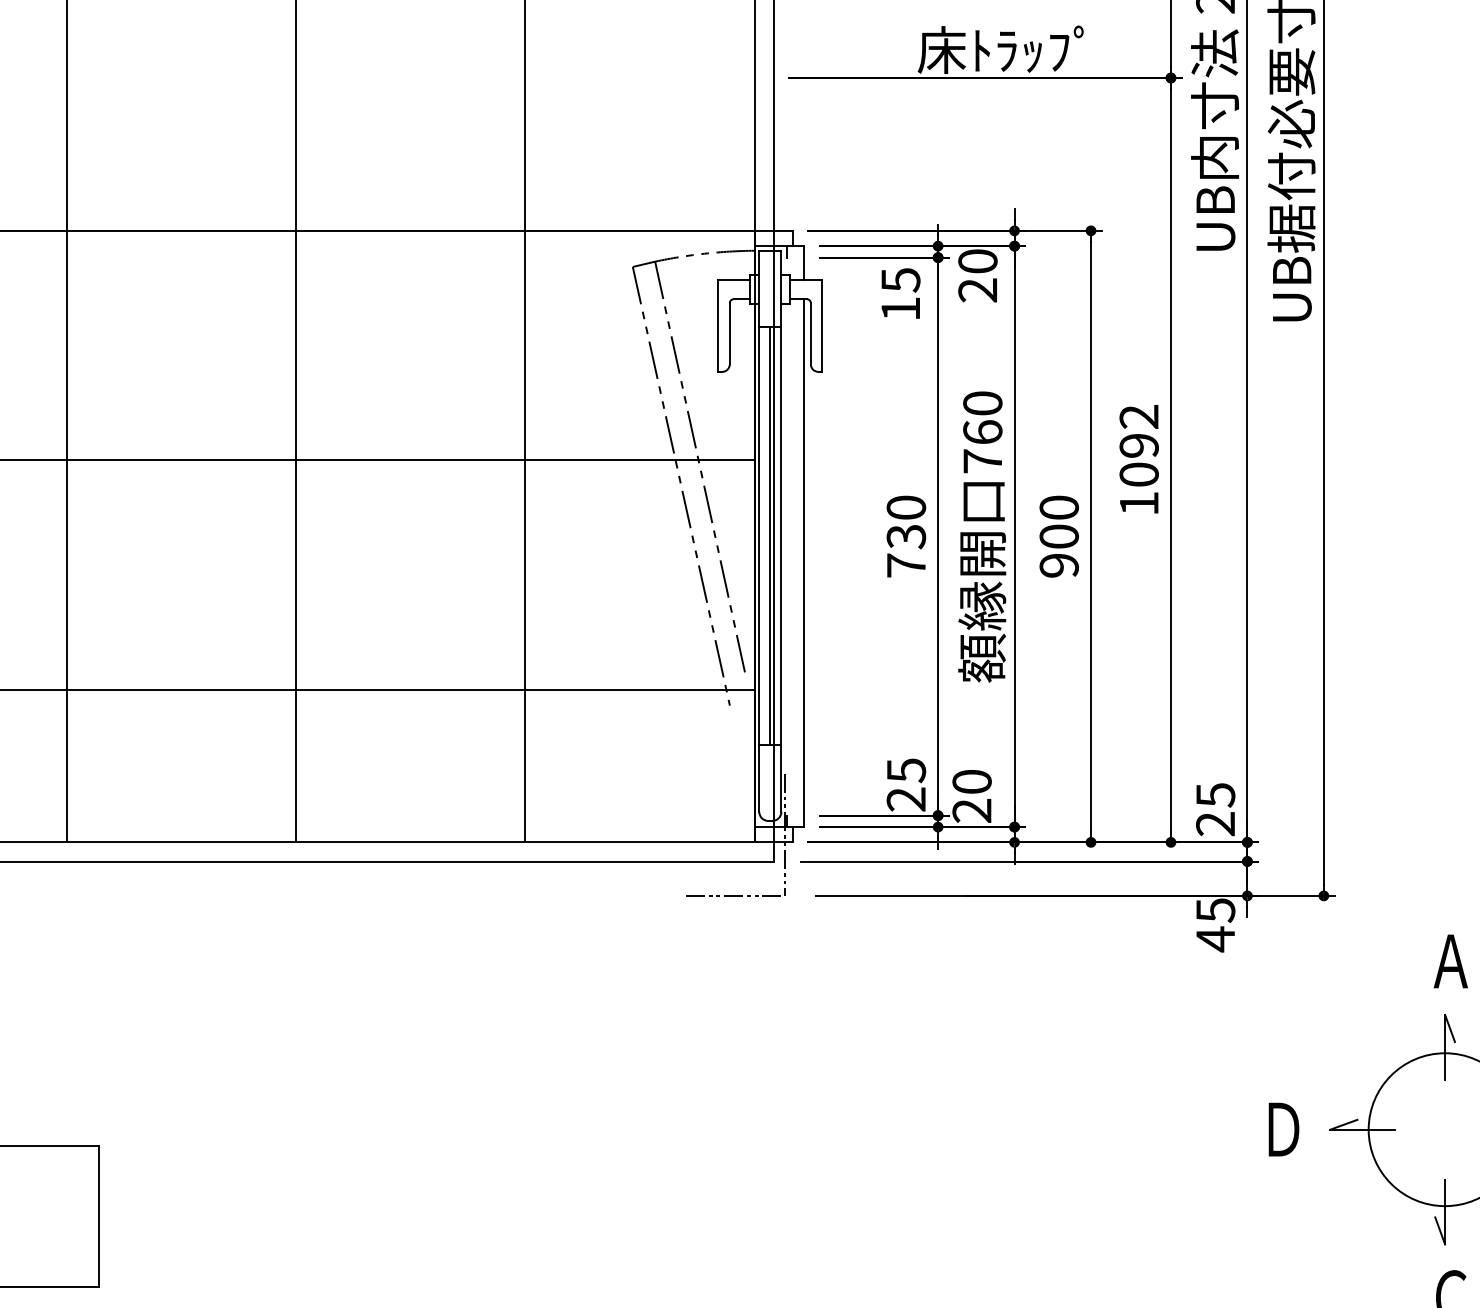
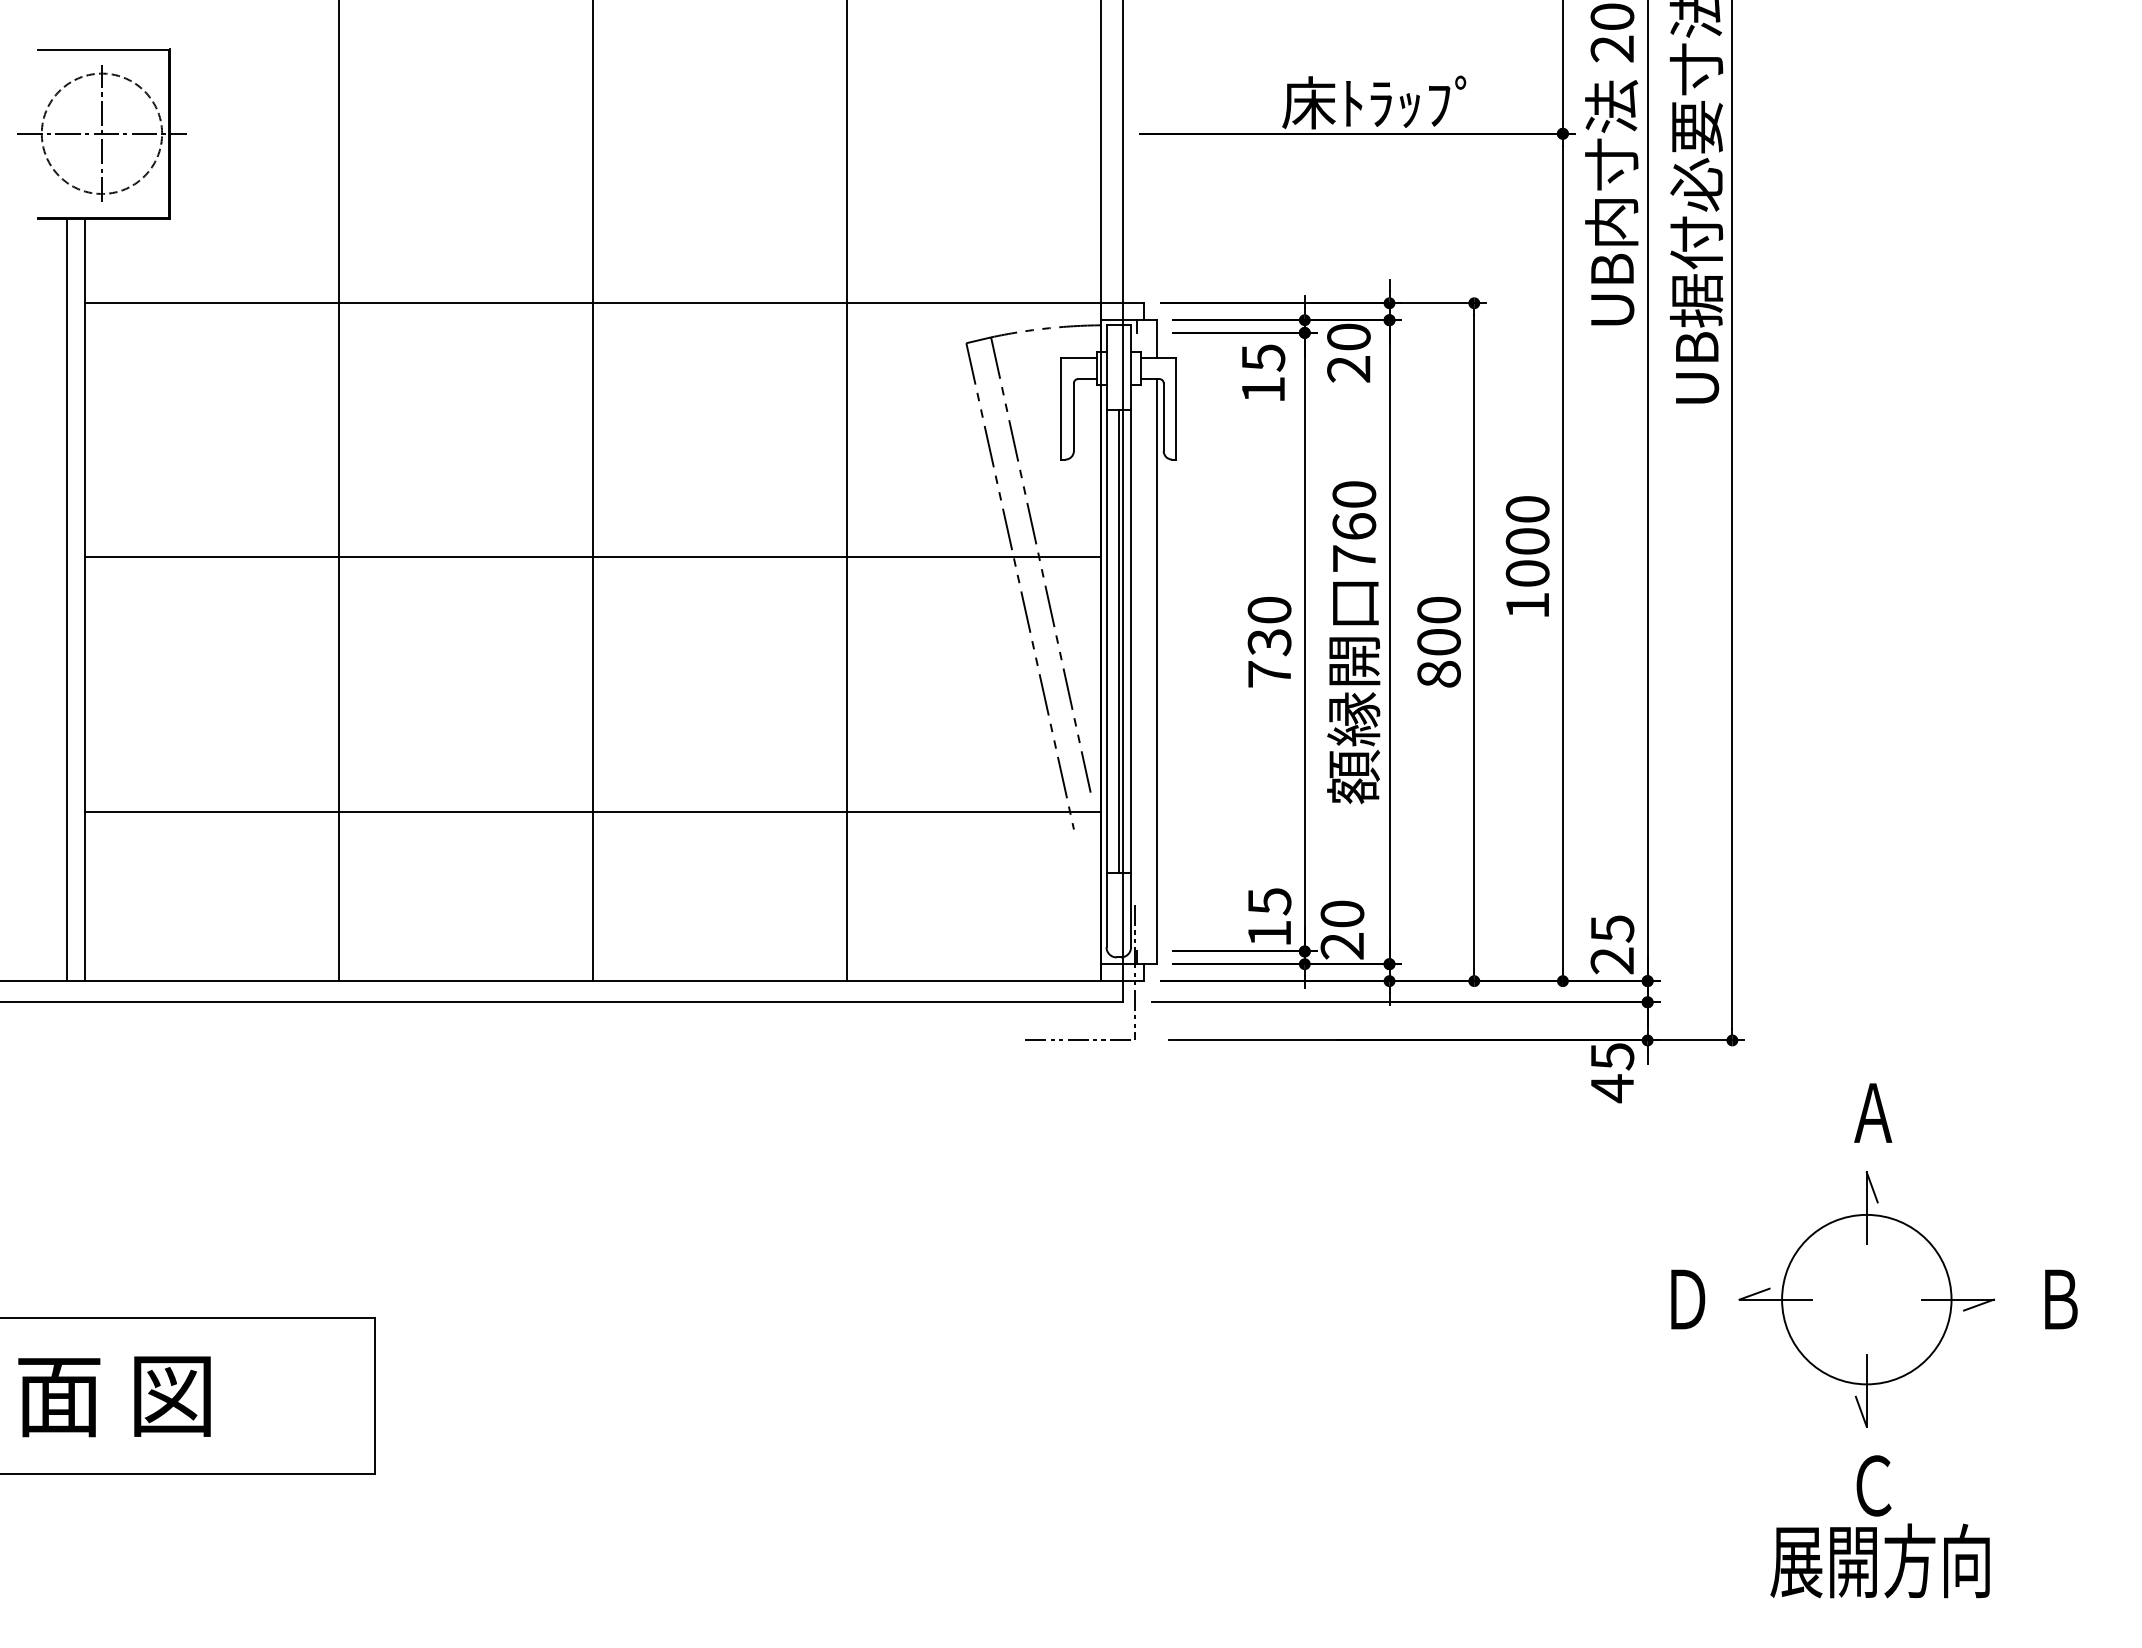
text: (1139, 431) -> (1527, 525), 1092 -> 1000
text: (1058, 565) -> (1438, 674), 900 -> 800
text: (905, 799) -> (1268, 933), 25 -> 15

